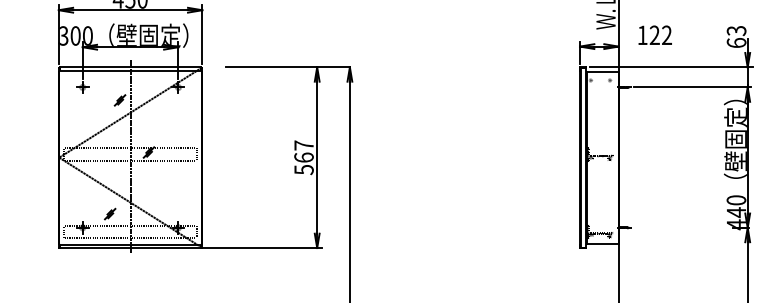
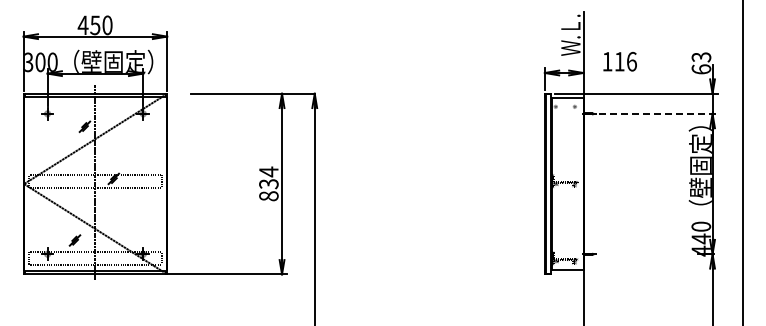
text: (660, 35) -> (625, 61), 122 -> 116
line: (692, 87) -> (657, 113), solid -> dashed
text: (303, 157) -> (268, 183), 567 -> 834

